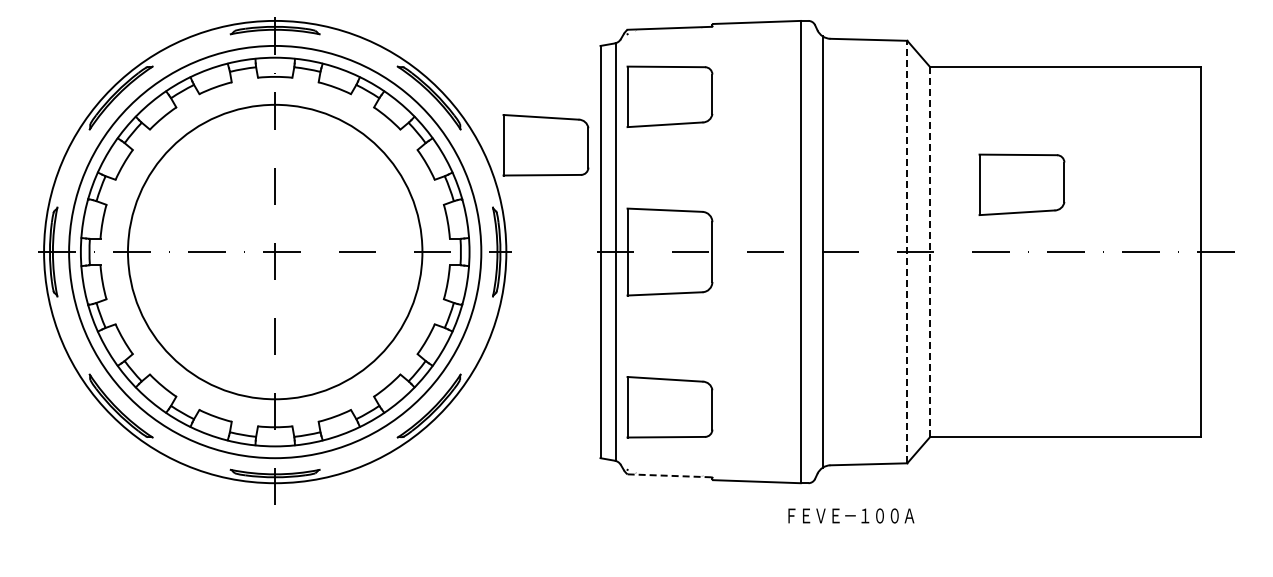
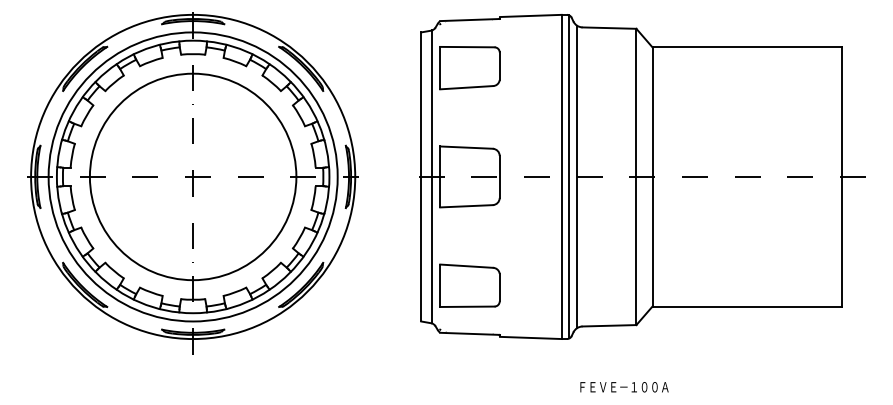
part: (545, 145) -> (382, 102), removed
part: (1021, 184) -> (716, 129), removed
line: (811, 251) -> (569, 176), added
line: (907, 251) -> (636, 176), dashed -> solid
line: (930, 252) -> (652, 177), dashed -> solid
line: (669, 475) -> (469, 333), dashed -> solid
text: (851, 515) -> (624, 386), moved

